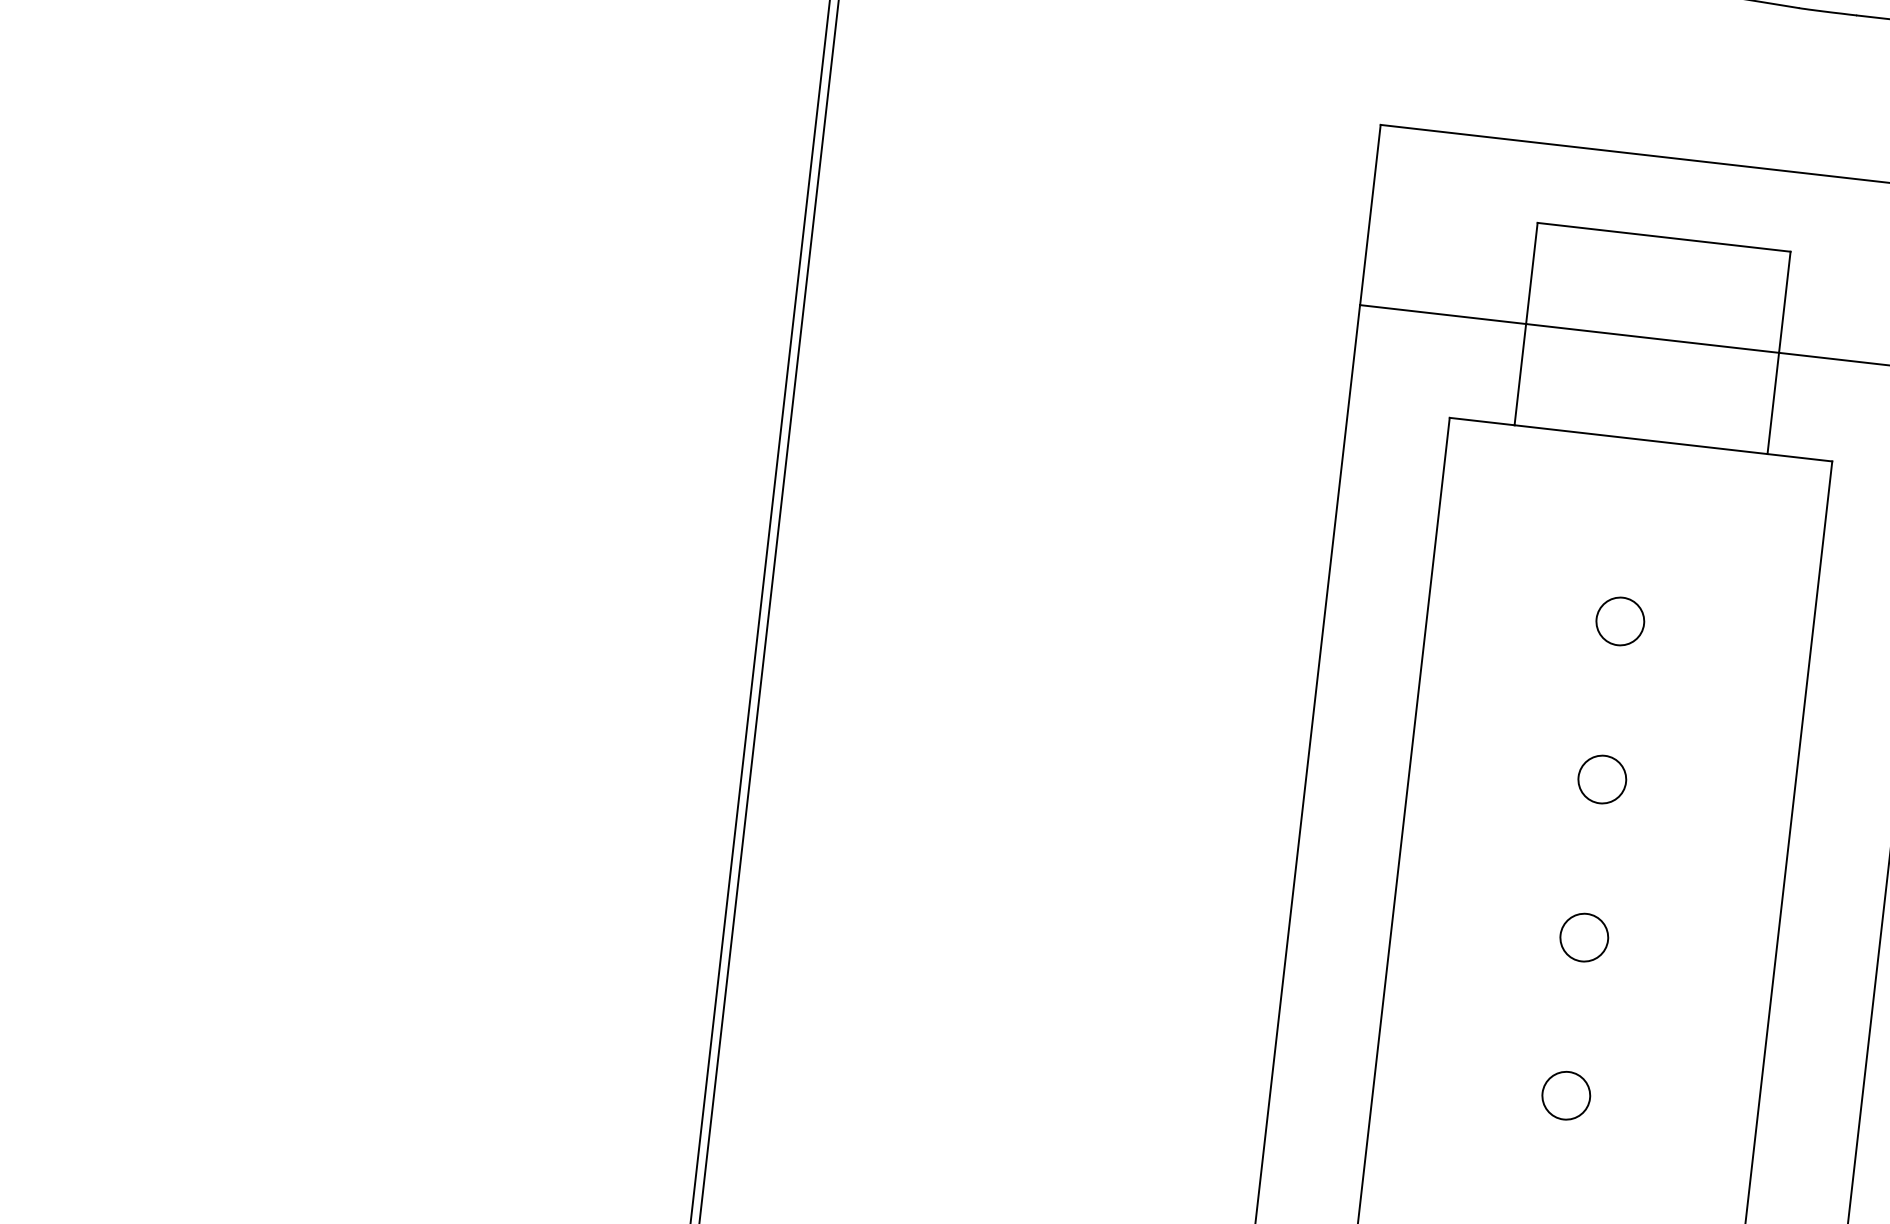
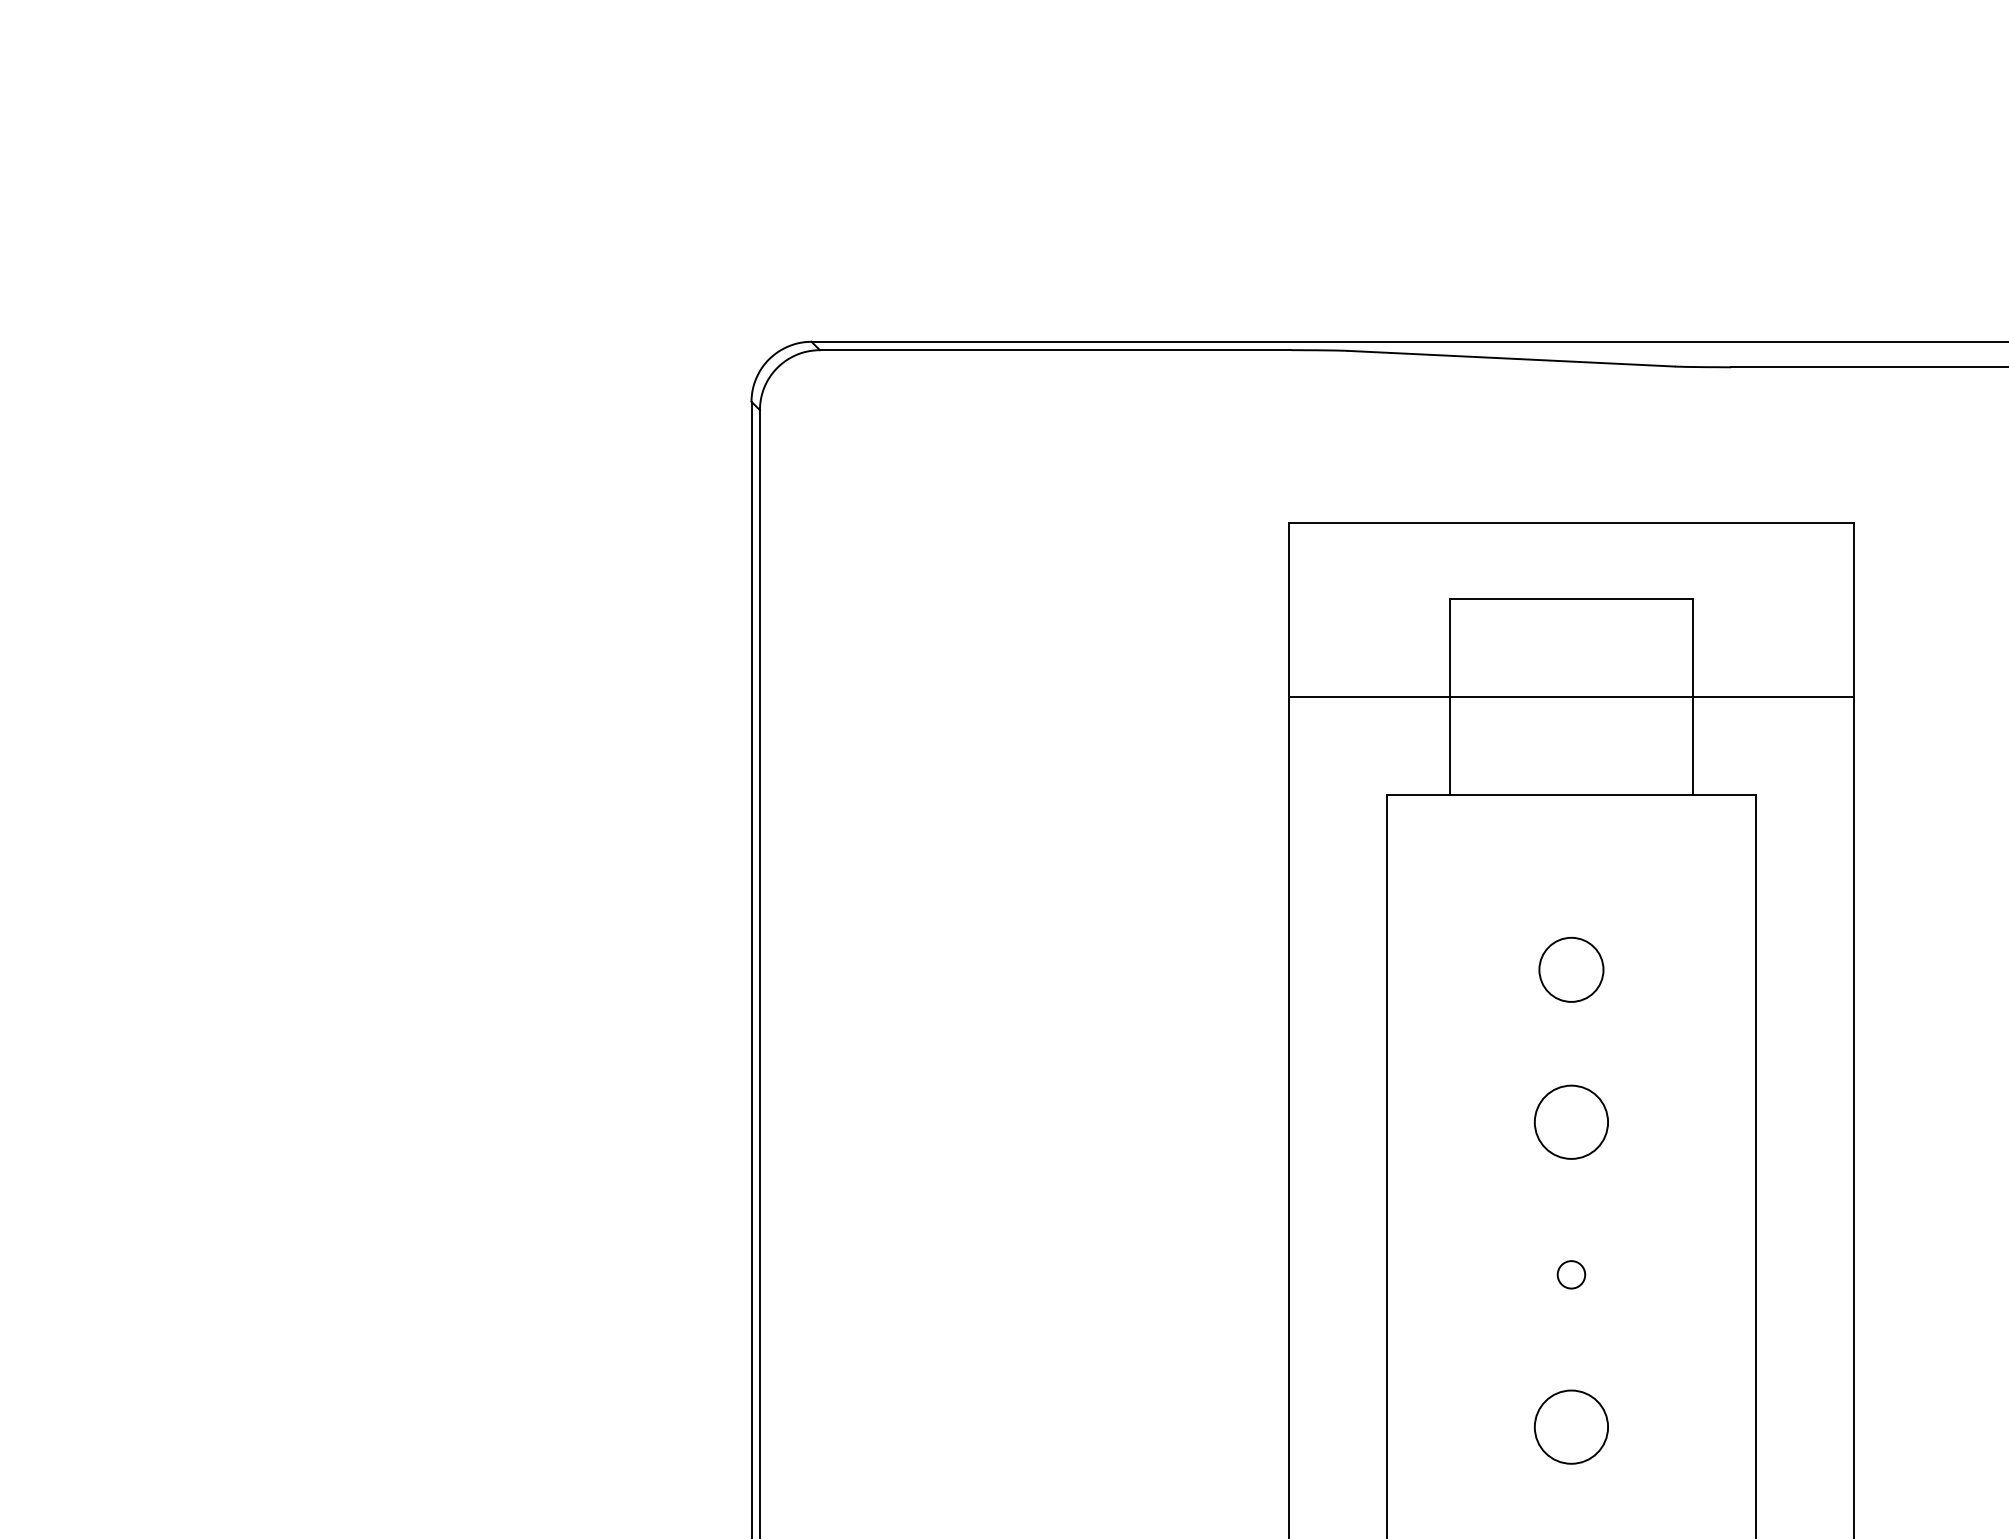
circle: (1620, 621) -> (1571, 969), size x1.4
circle: (1602, 779) -> (1571, 1122), size x1.6
circle: (1584, 937) -> (1571, 1274), size x0.6
circle: (1566, 1095) -> (1571, 1427), size x1.6

